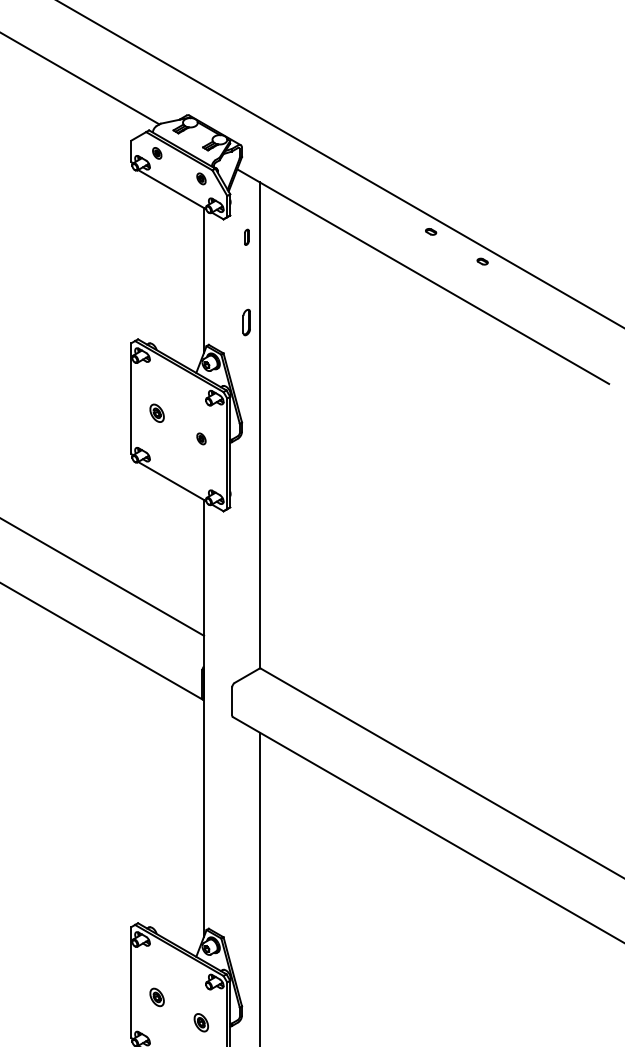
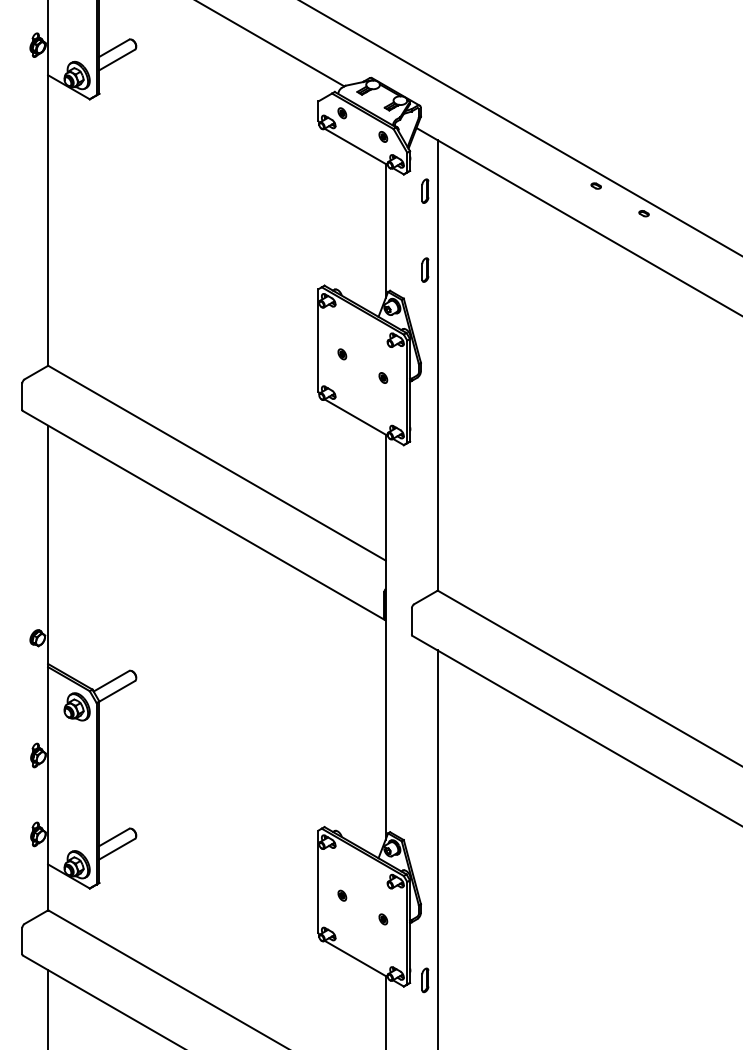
part: (246, 236) -> (425, 190), size x1.67
part: (157, 413) -> (342, 354), size x0.62
part: (157, 997) -> (342, 895), size x0.62
part: (201, 1022) -> (383, 919), size x0.62

